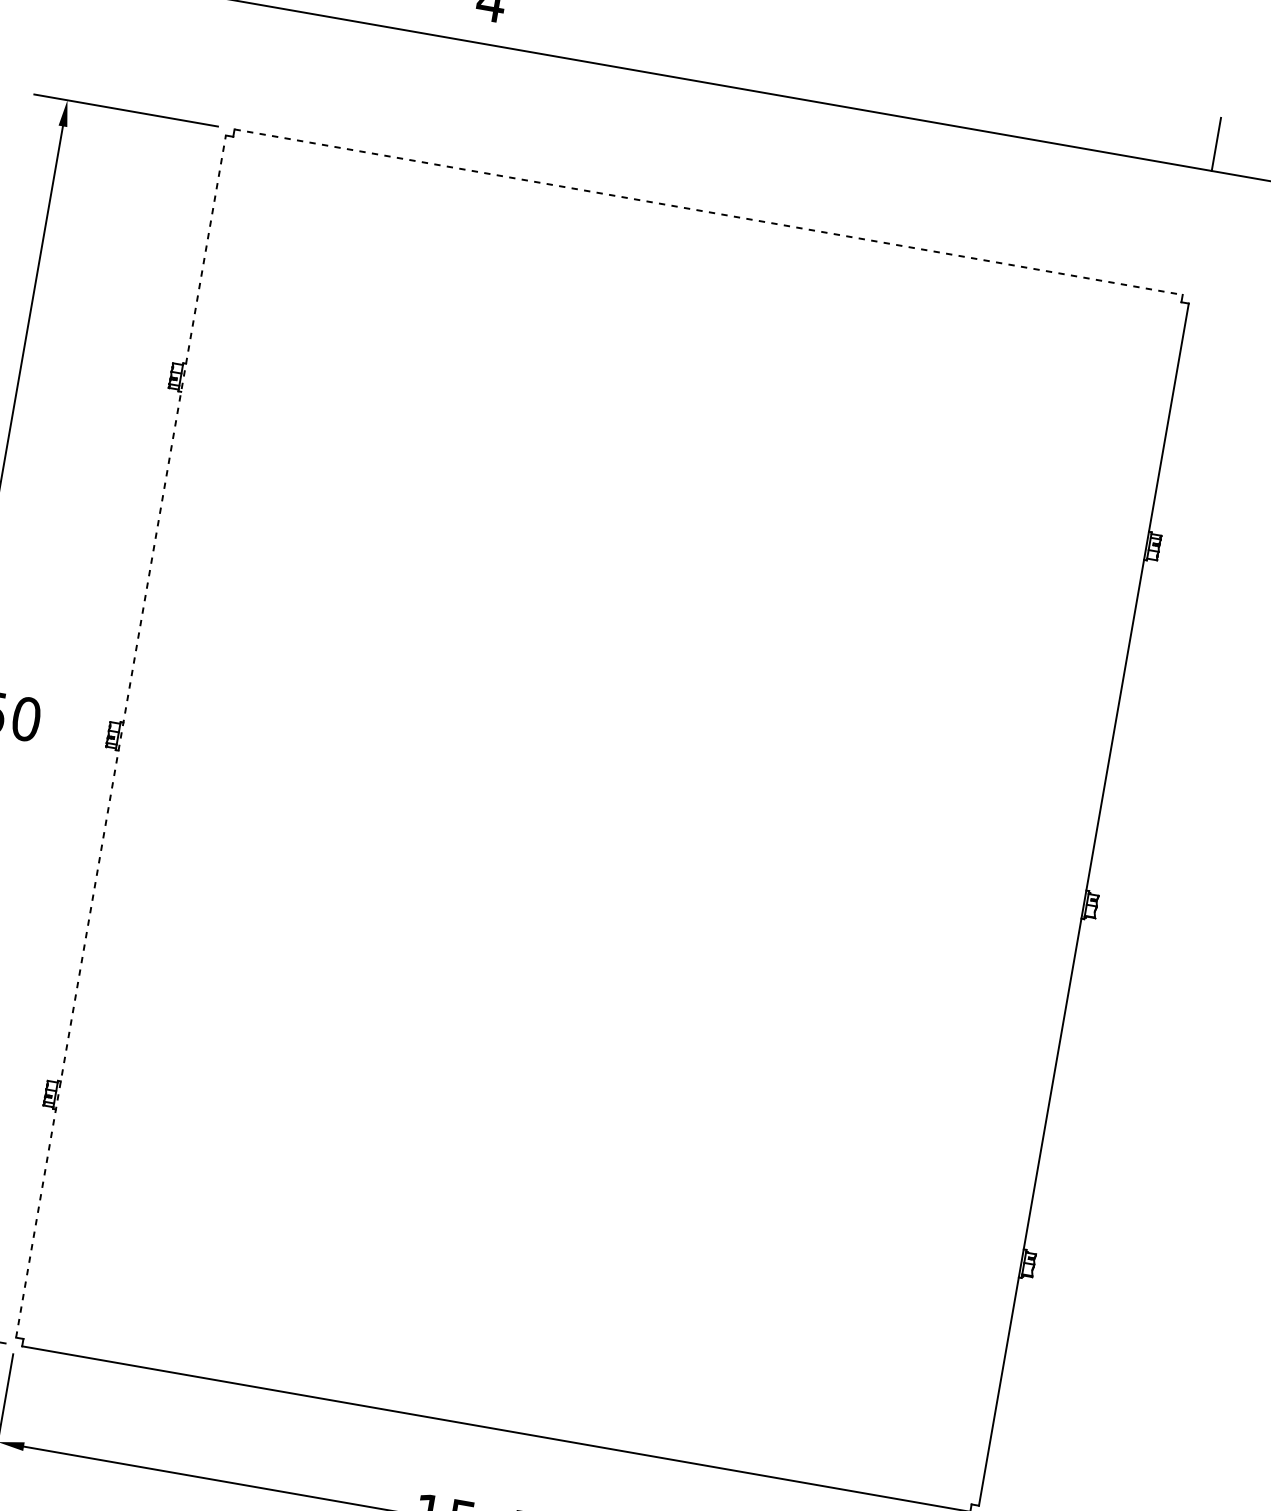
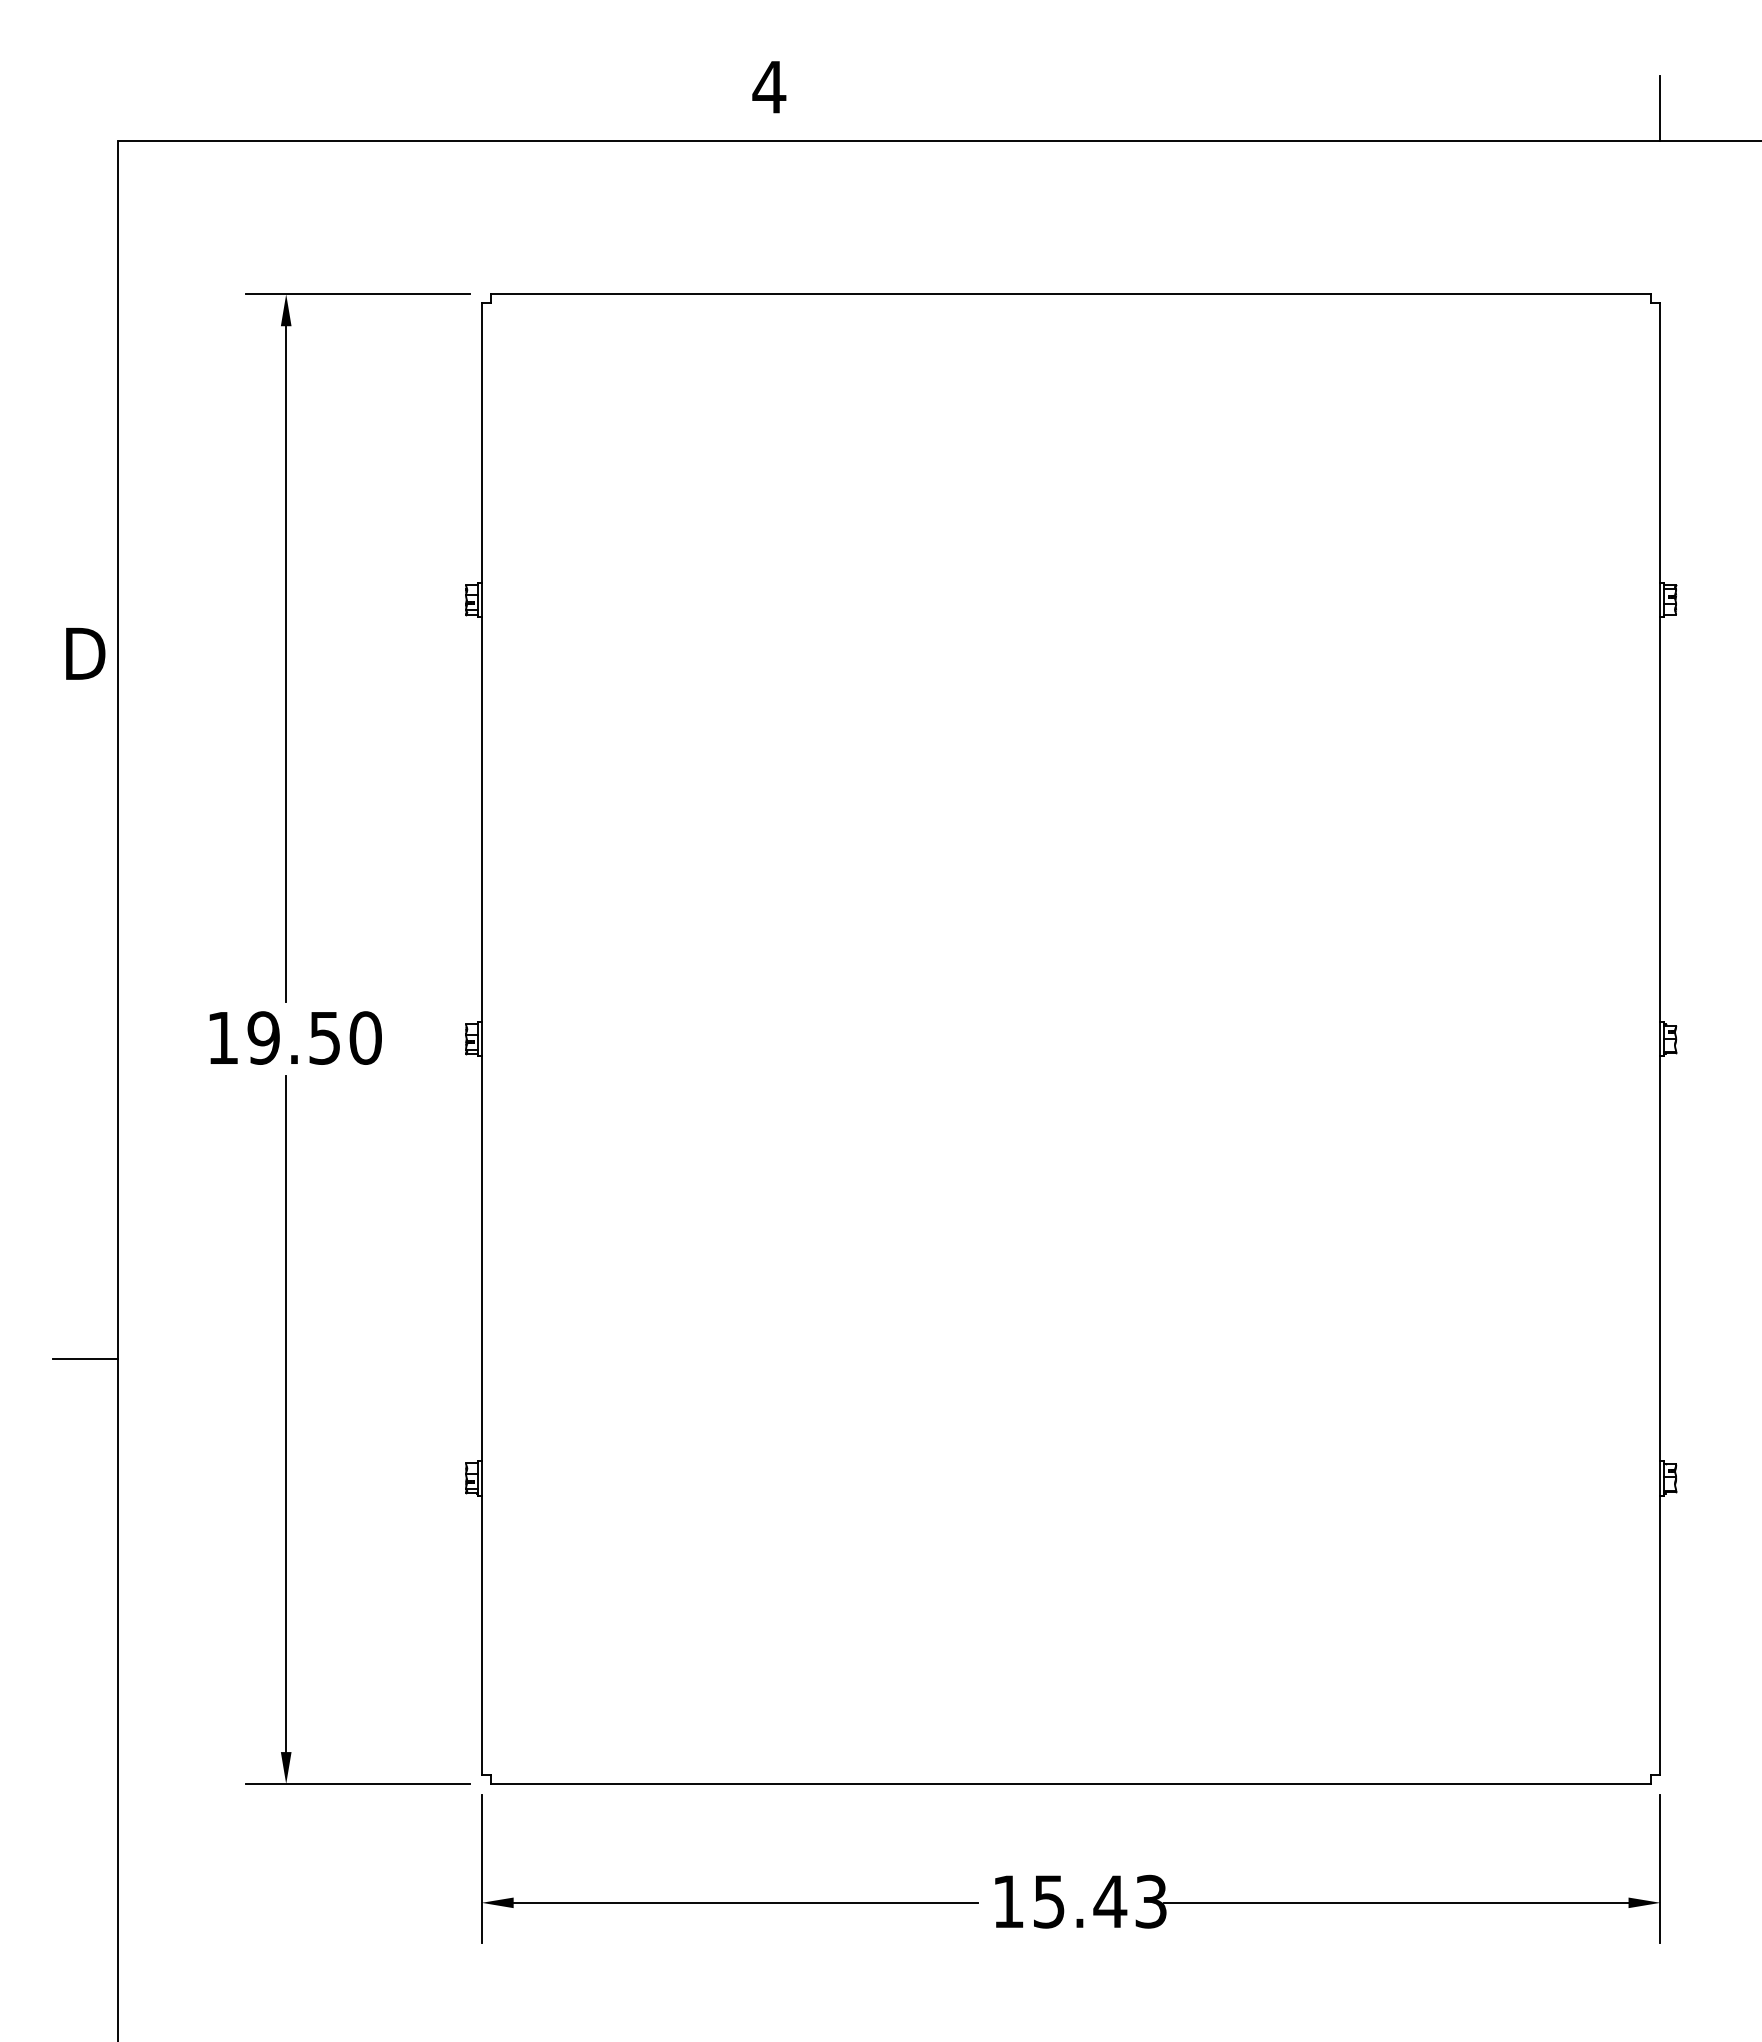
line: (708, 212) -> (1071, 294), dashed -> solid
line: (120, 736) -> (481, 1039), dashed -> solid

